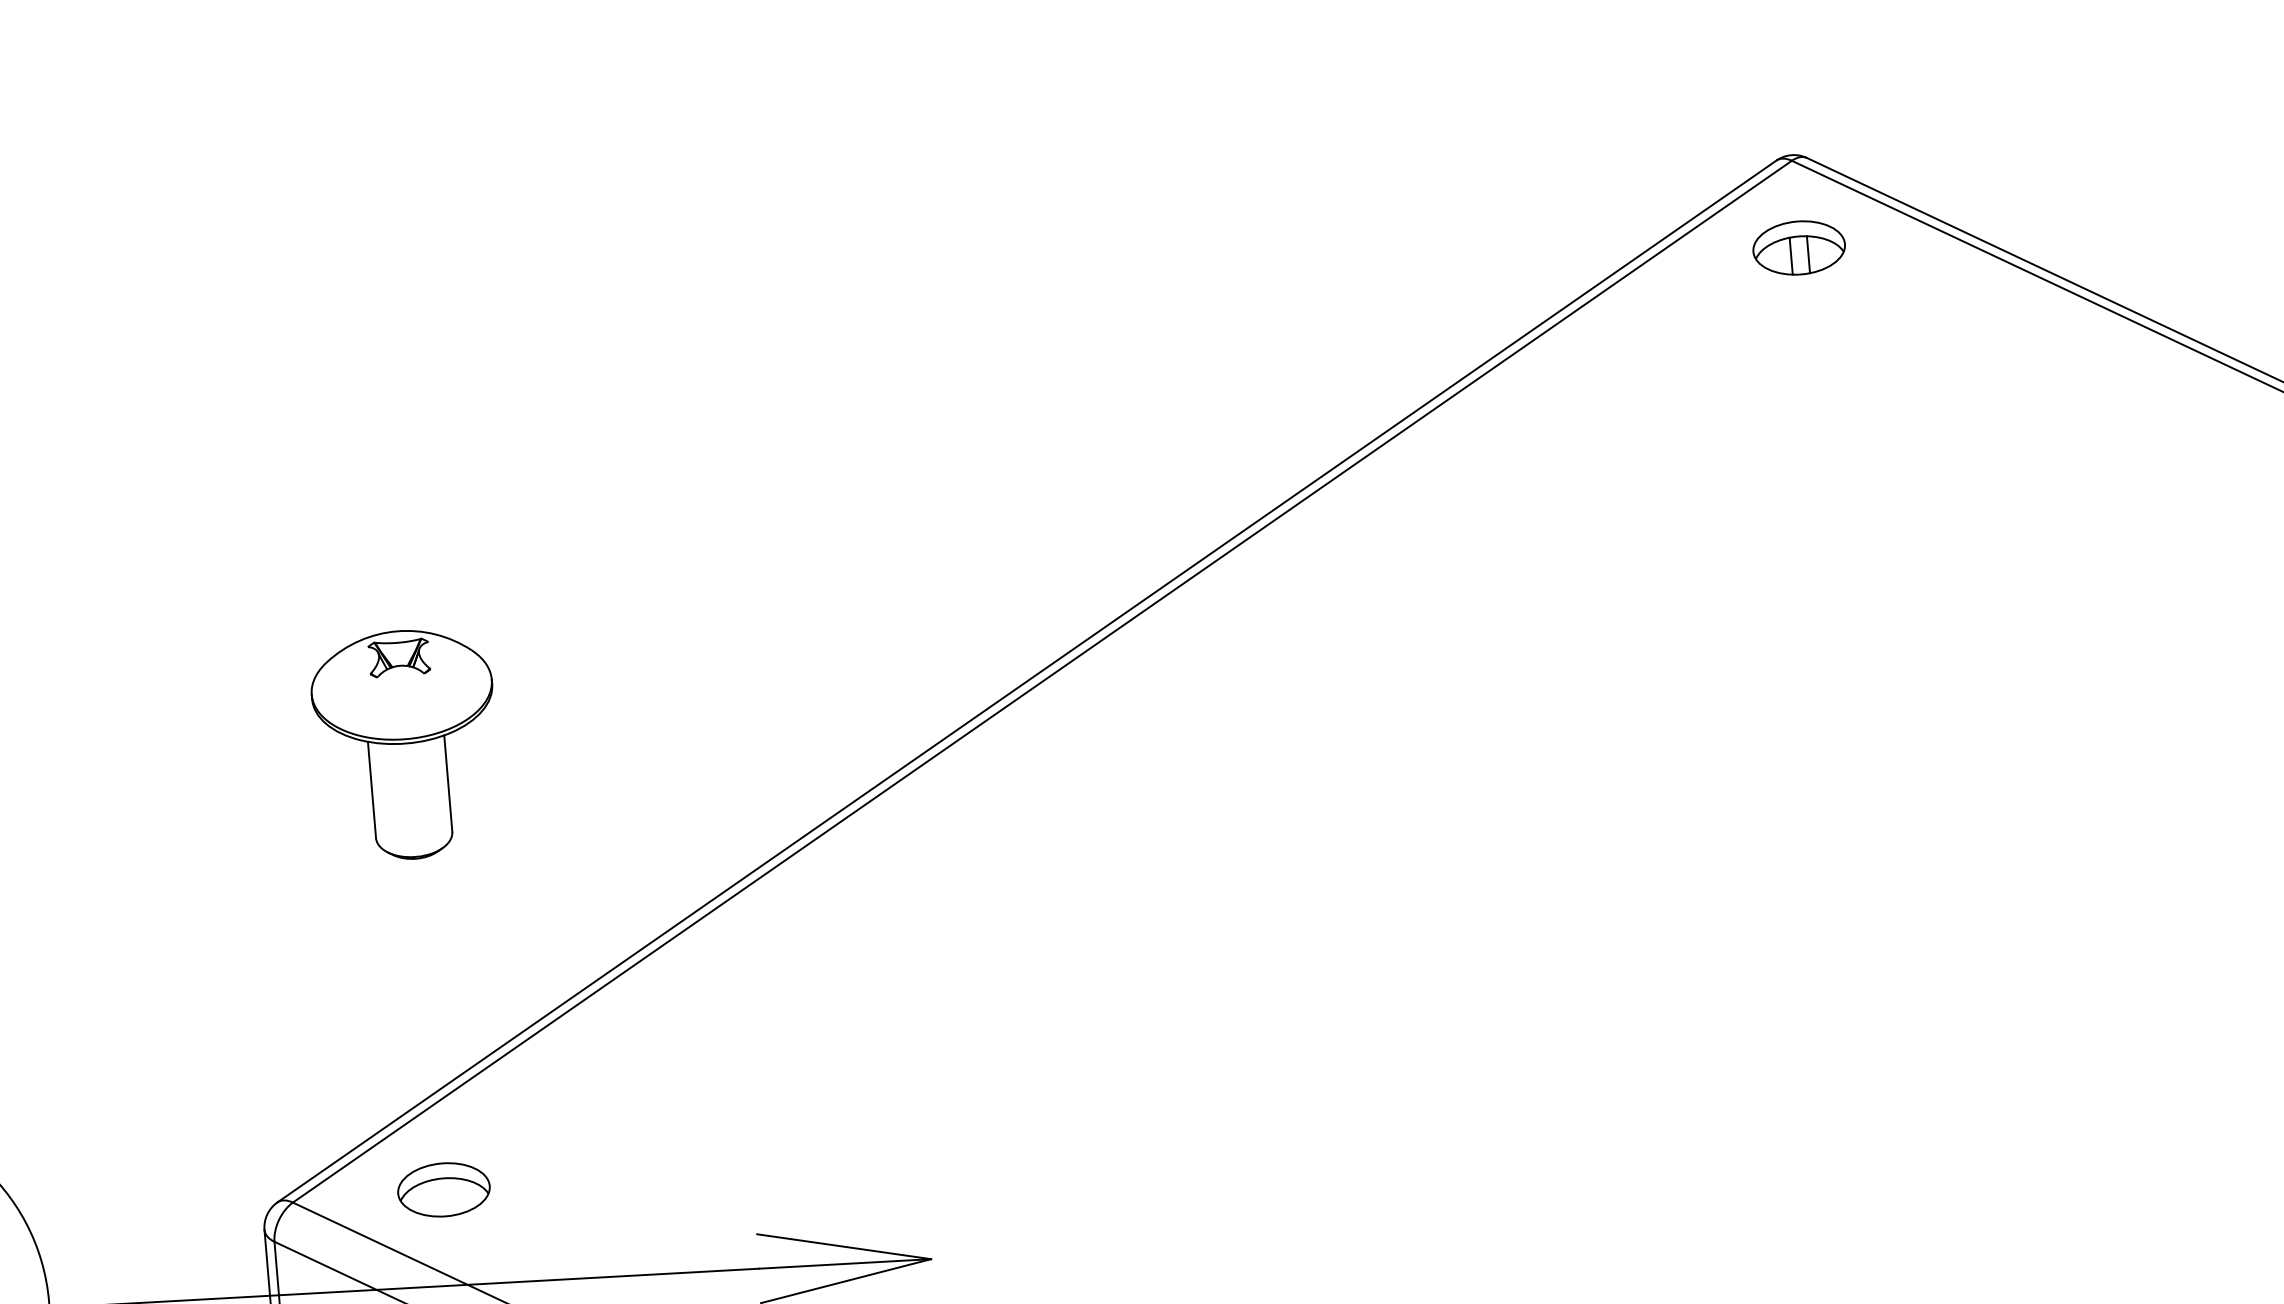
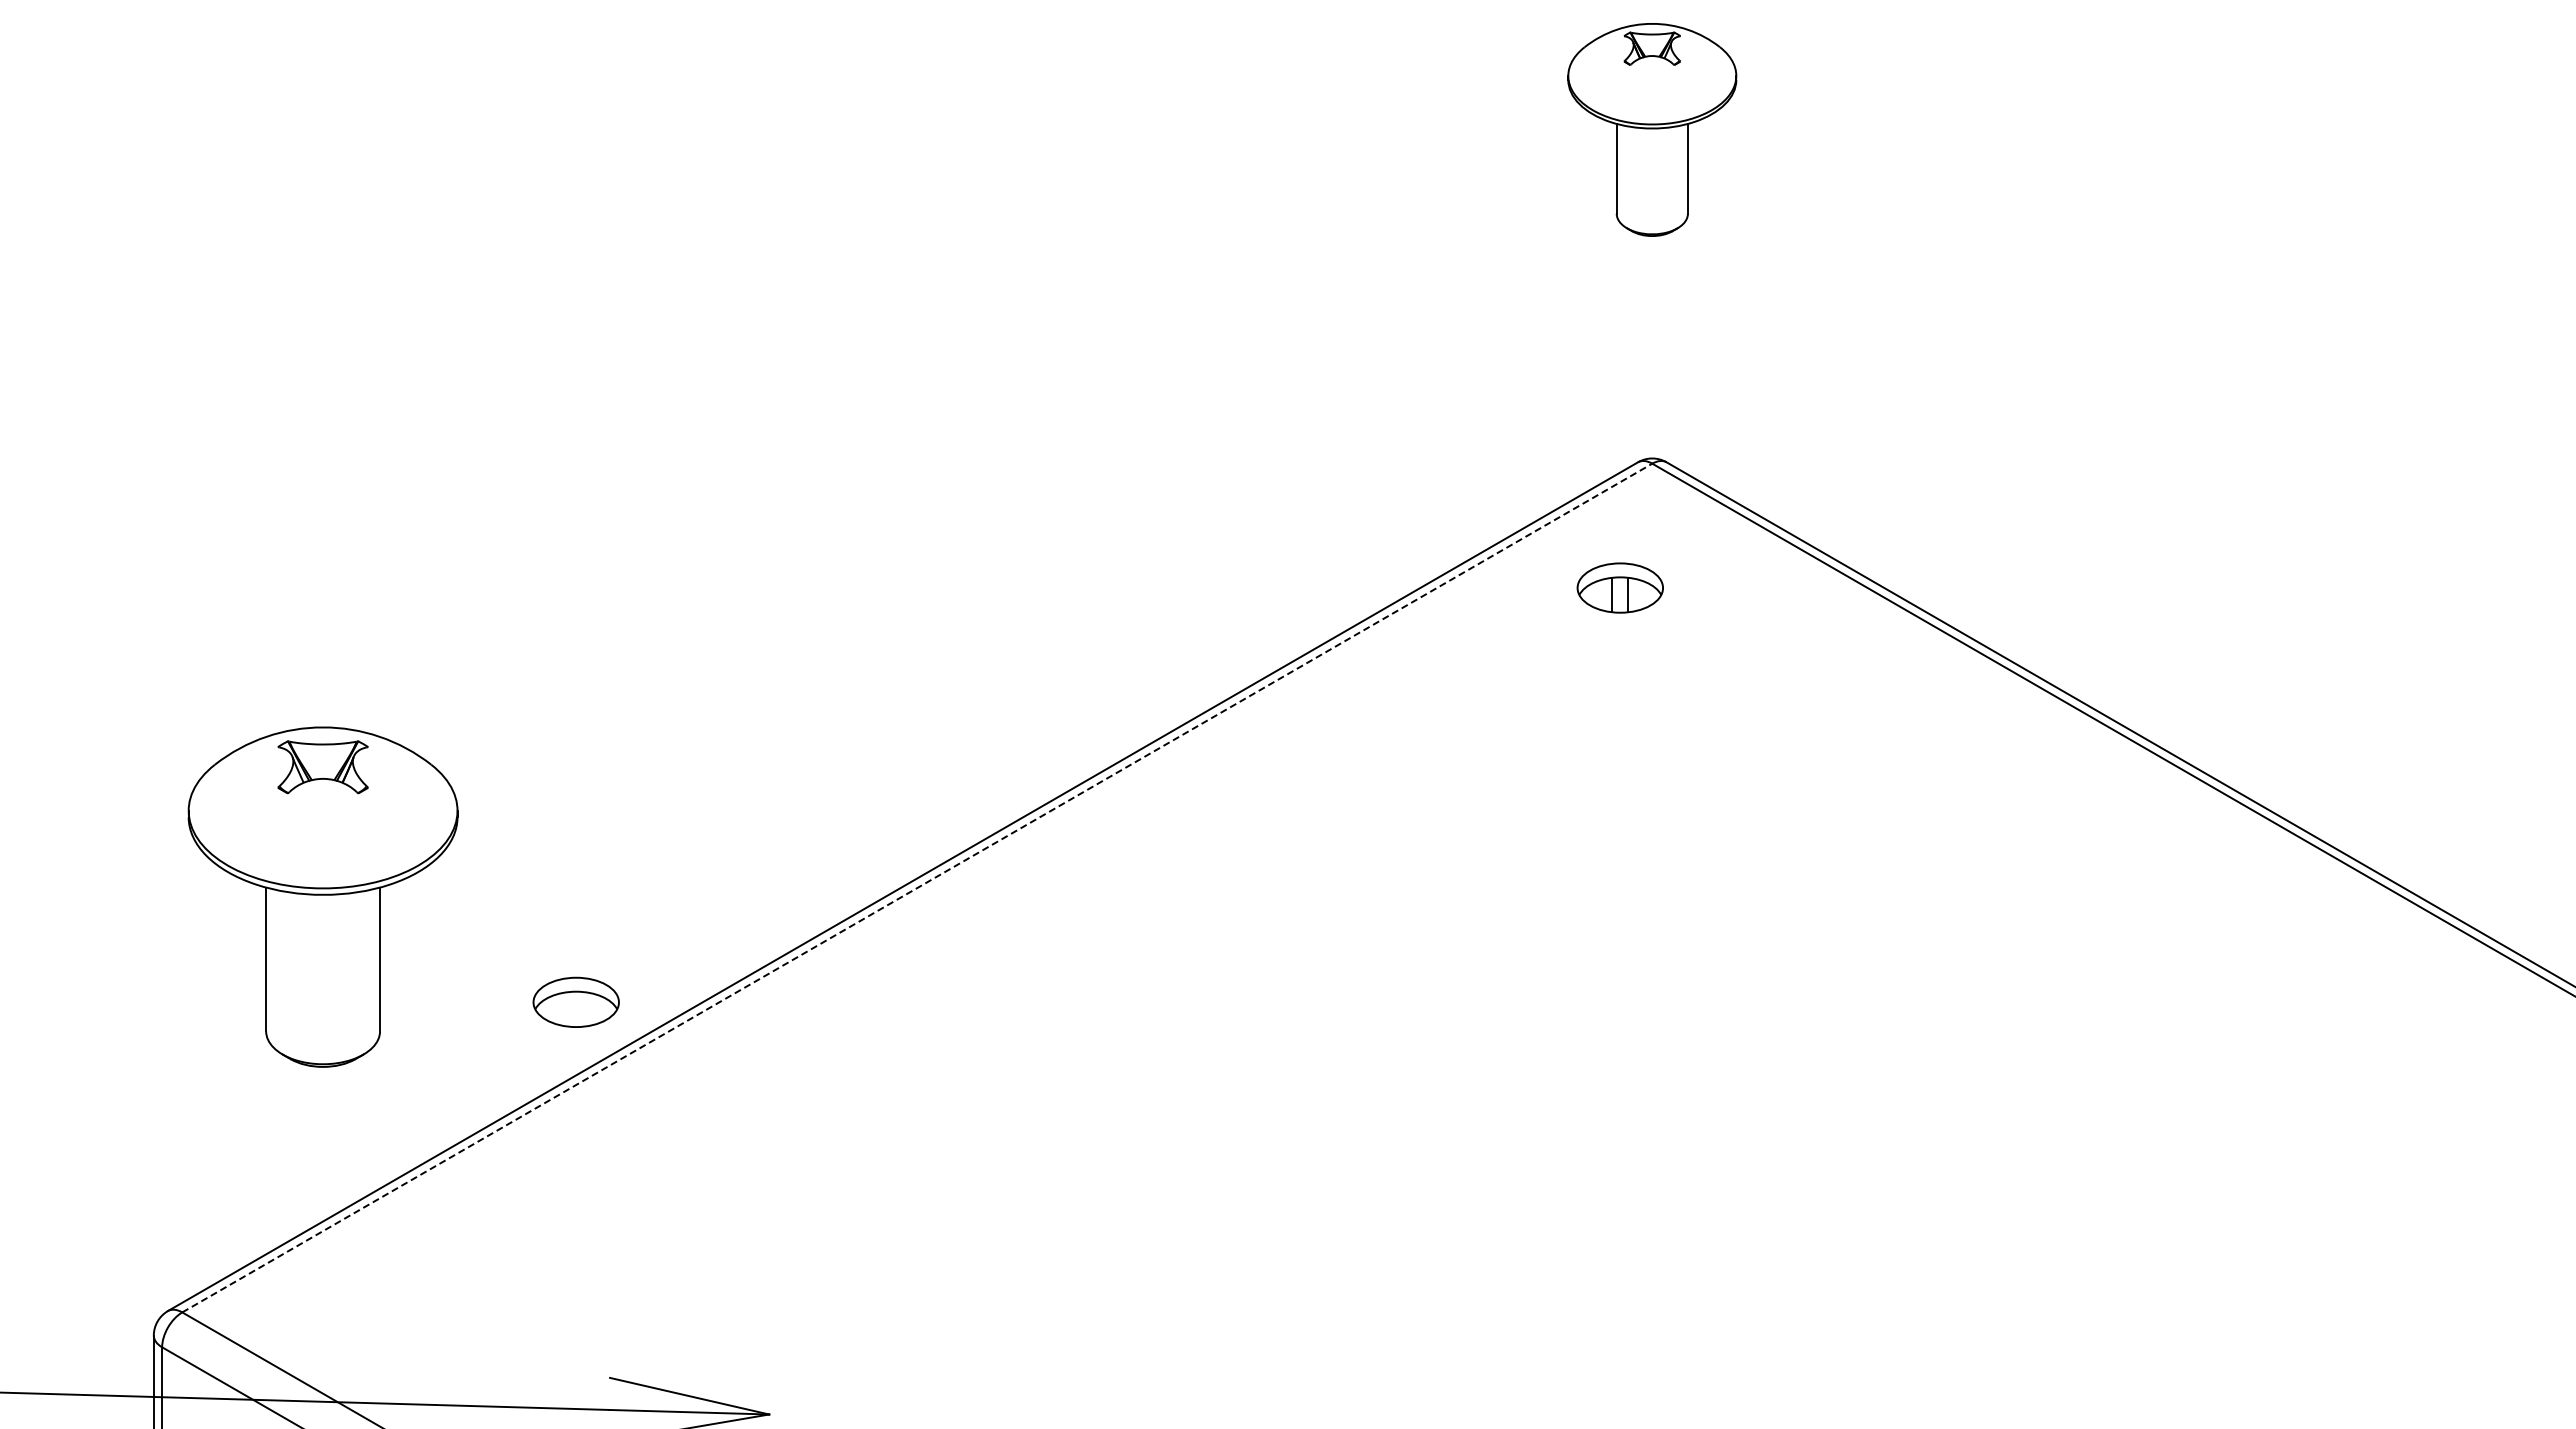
part: (1798, 247) -> (1619, 587), moved
line: (1042, 682) -> (917, 888), solid -> dashed
part: (406, 745) -> (323, 897), size x1.6
part: (443, 1188) -> (575, 1001), moved

